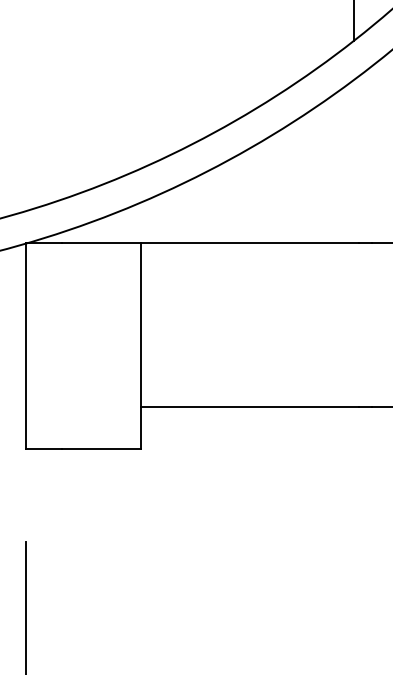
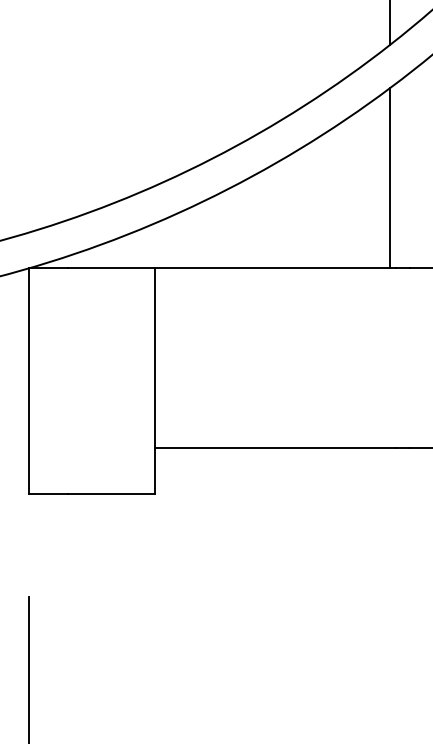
line: (353, 161) -> (389, 177), added

